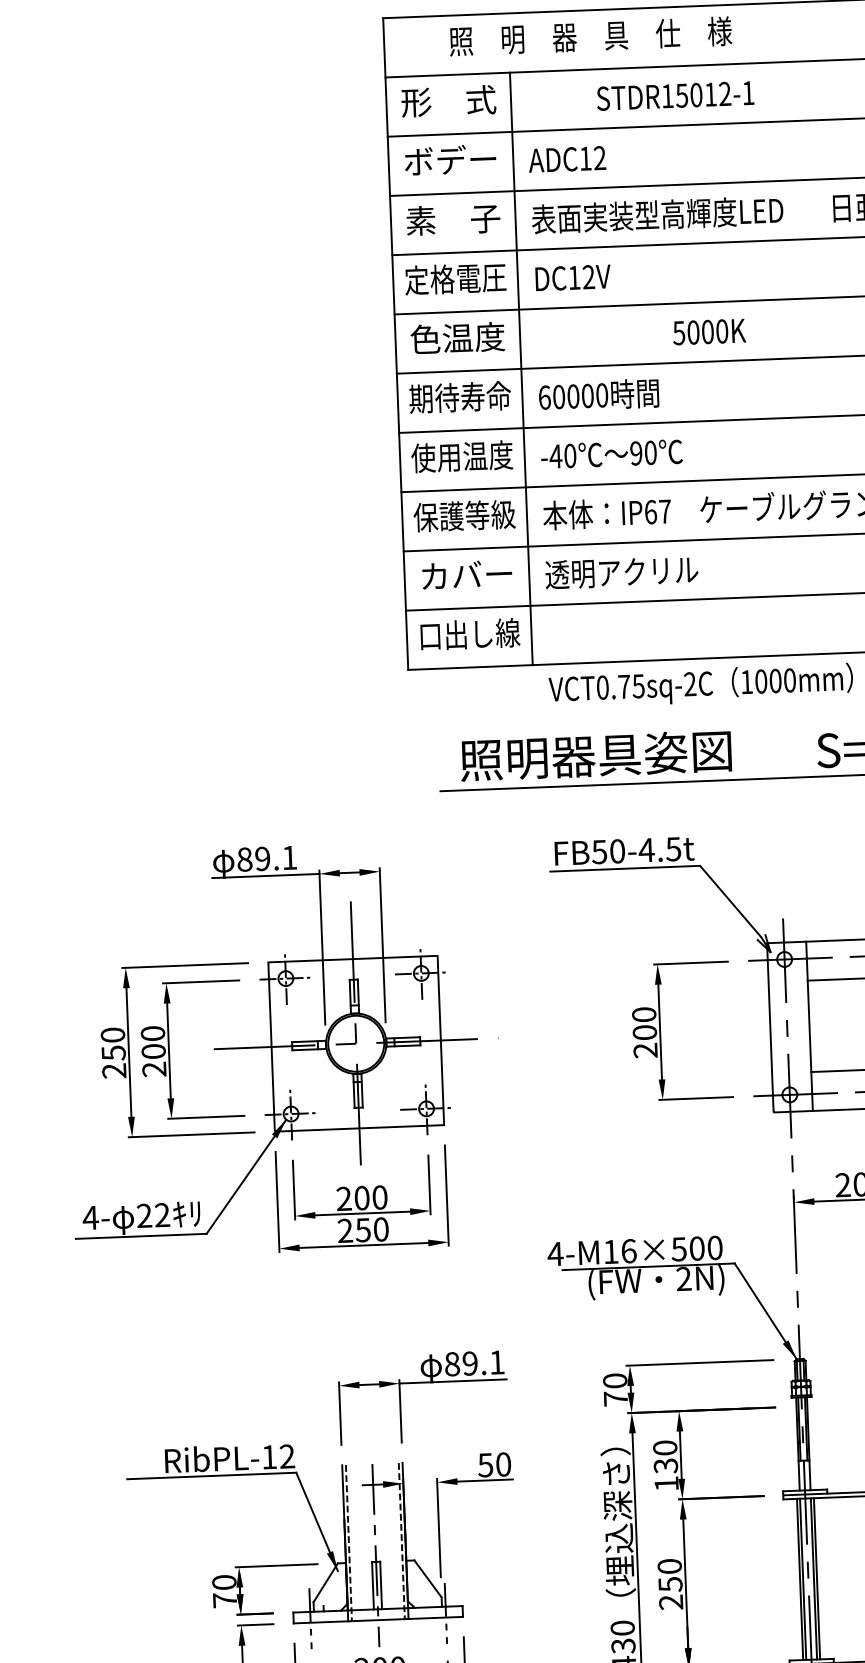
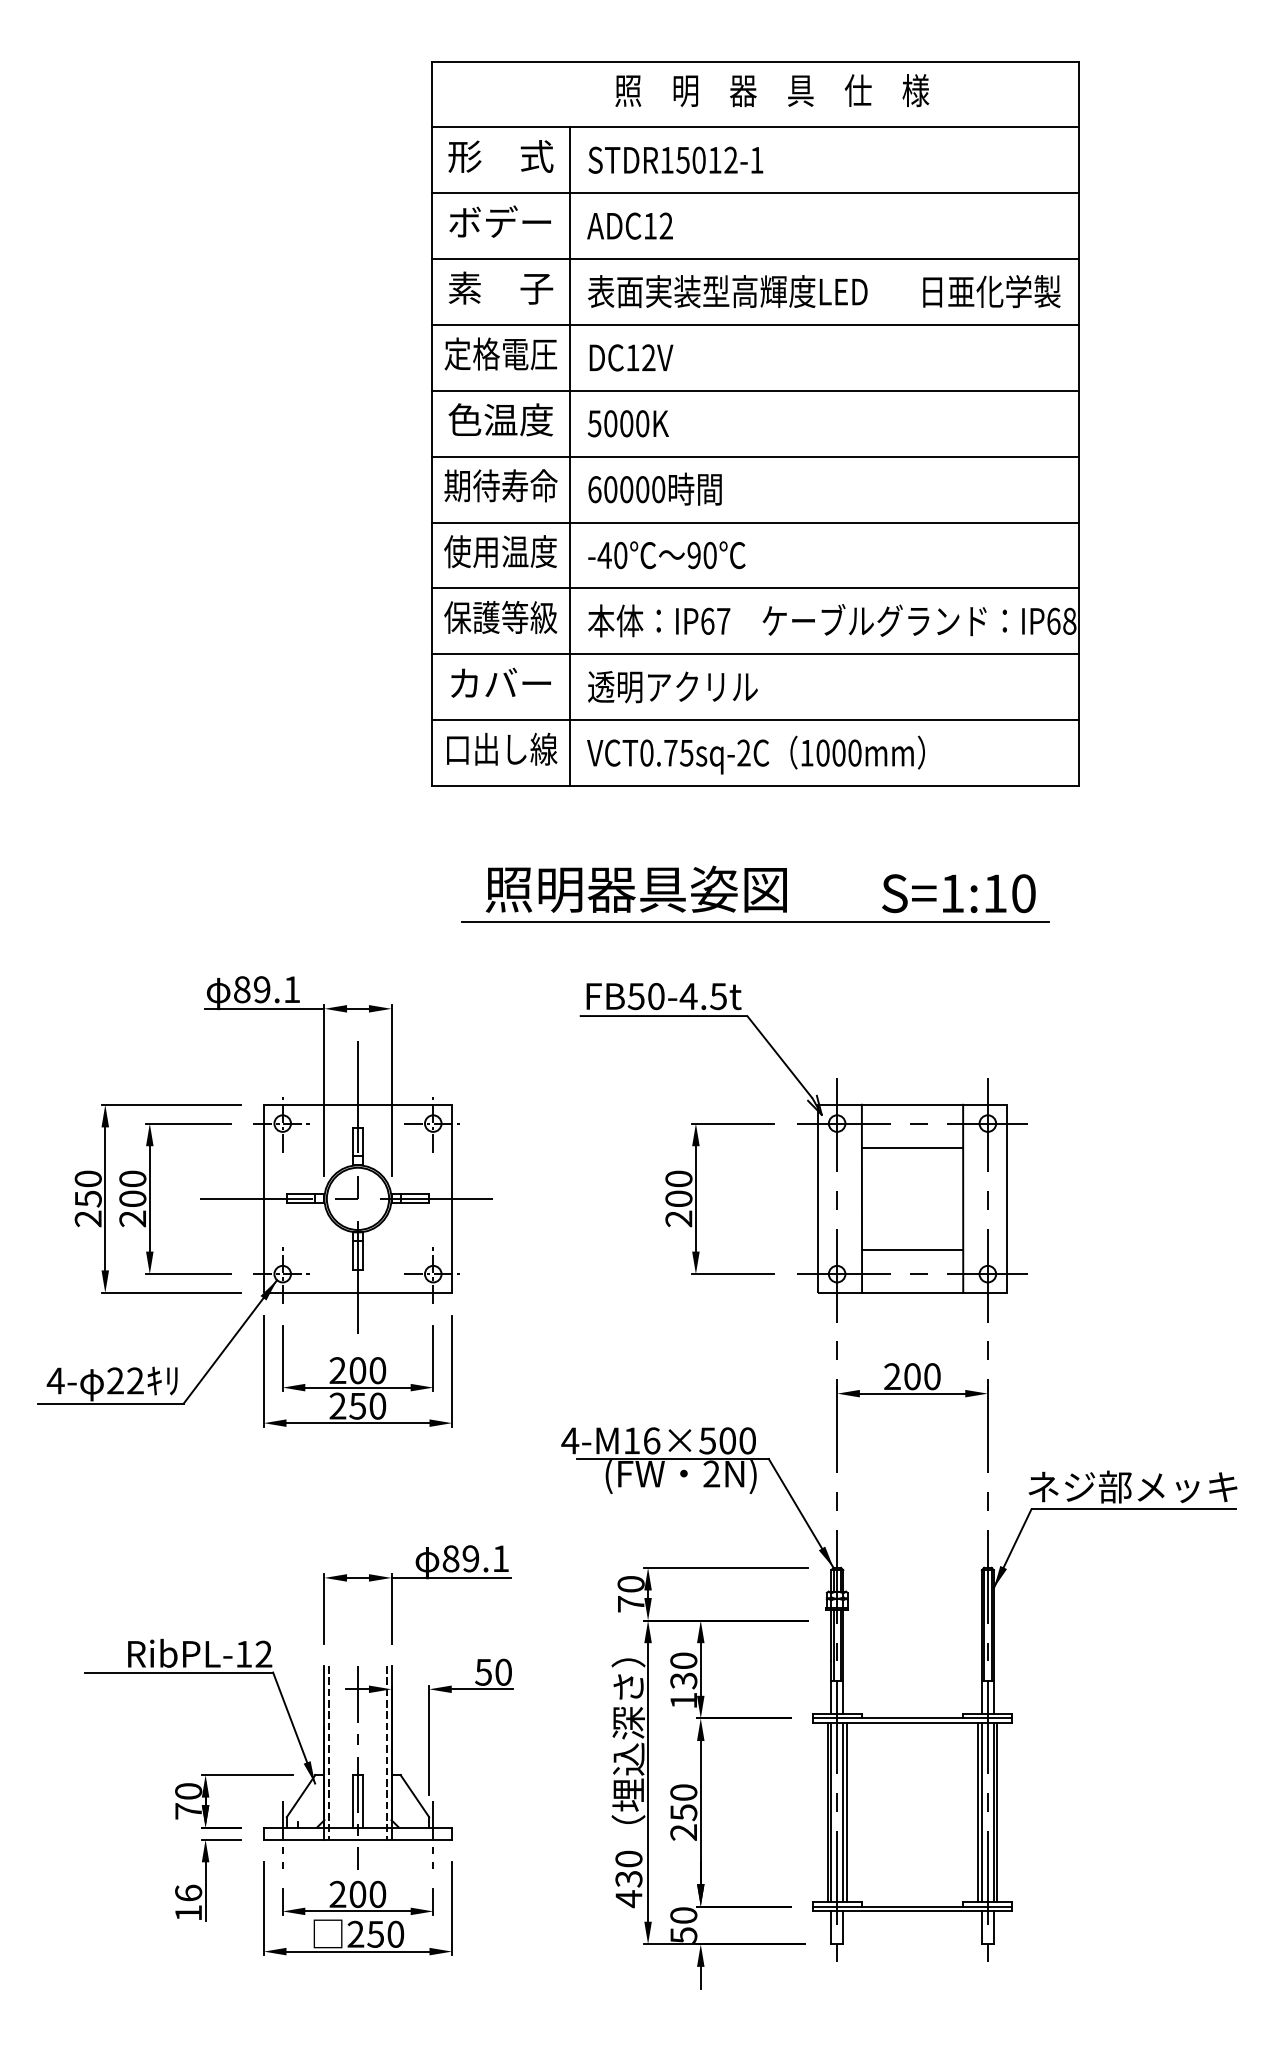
text: (590, 36) -> (772, 90), moved
text: (675, 95) -> (675, 159), moved
text: (709, 331) -> (628, 423), moved
text: (700, 685) -> (755, 754), moved

